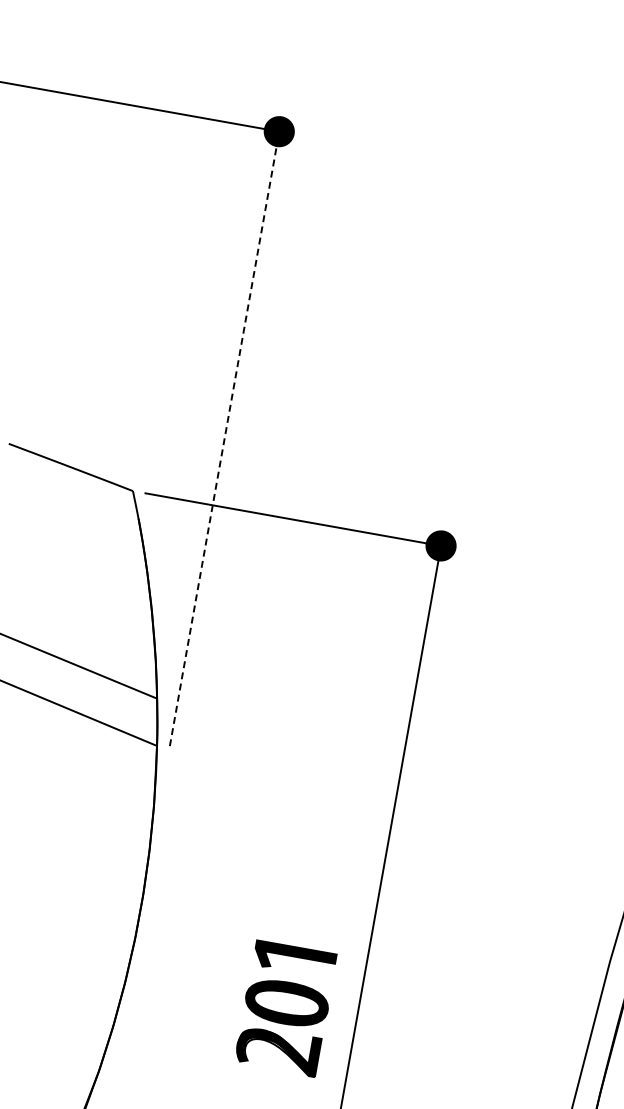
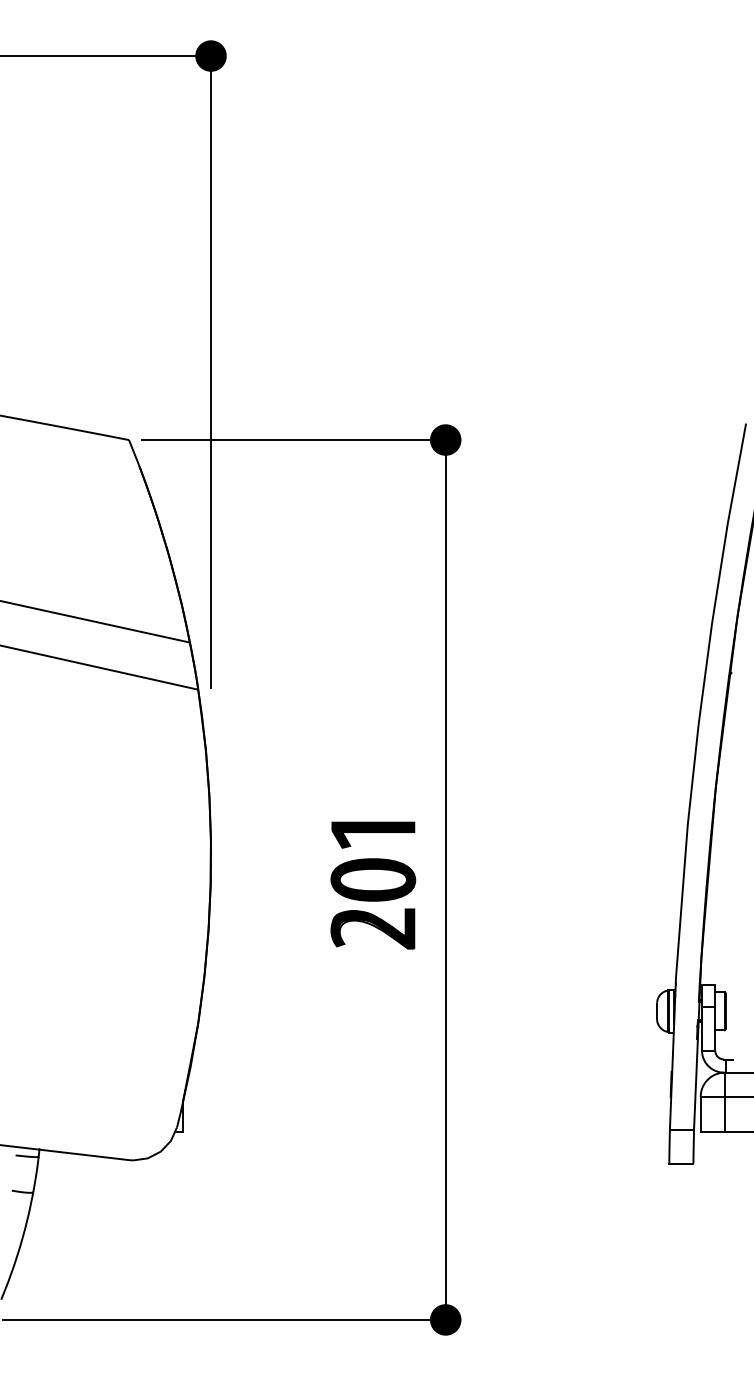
line: (225, 438) -> (211, 371), dashed -> solid
part: (286, 1008) -> (373, 885), moved

